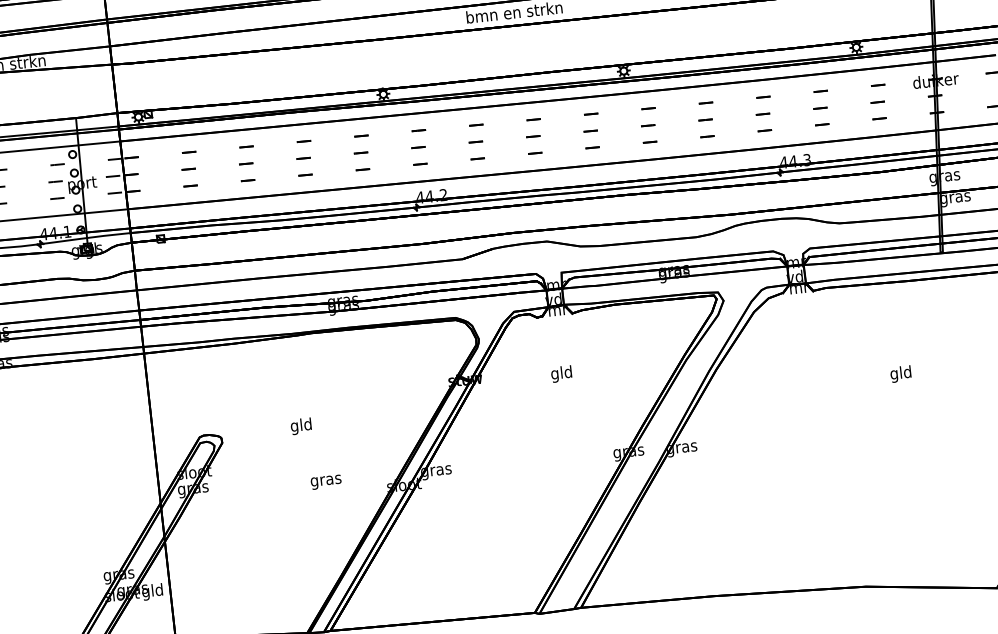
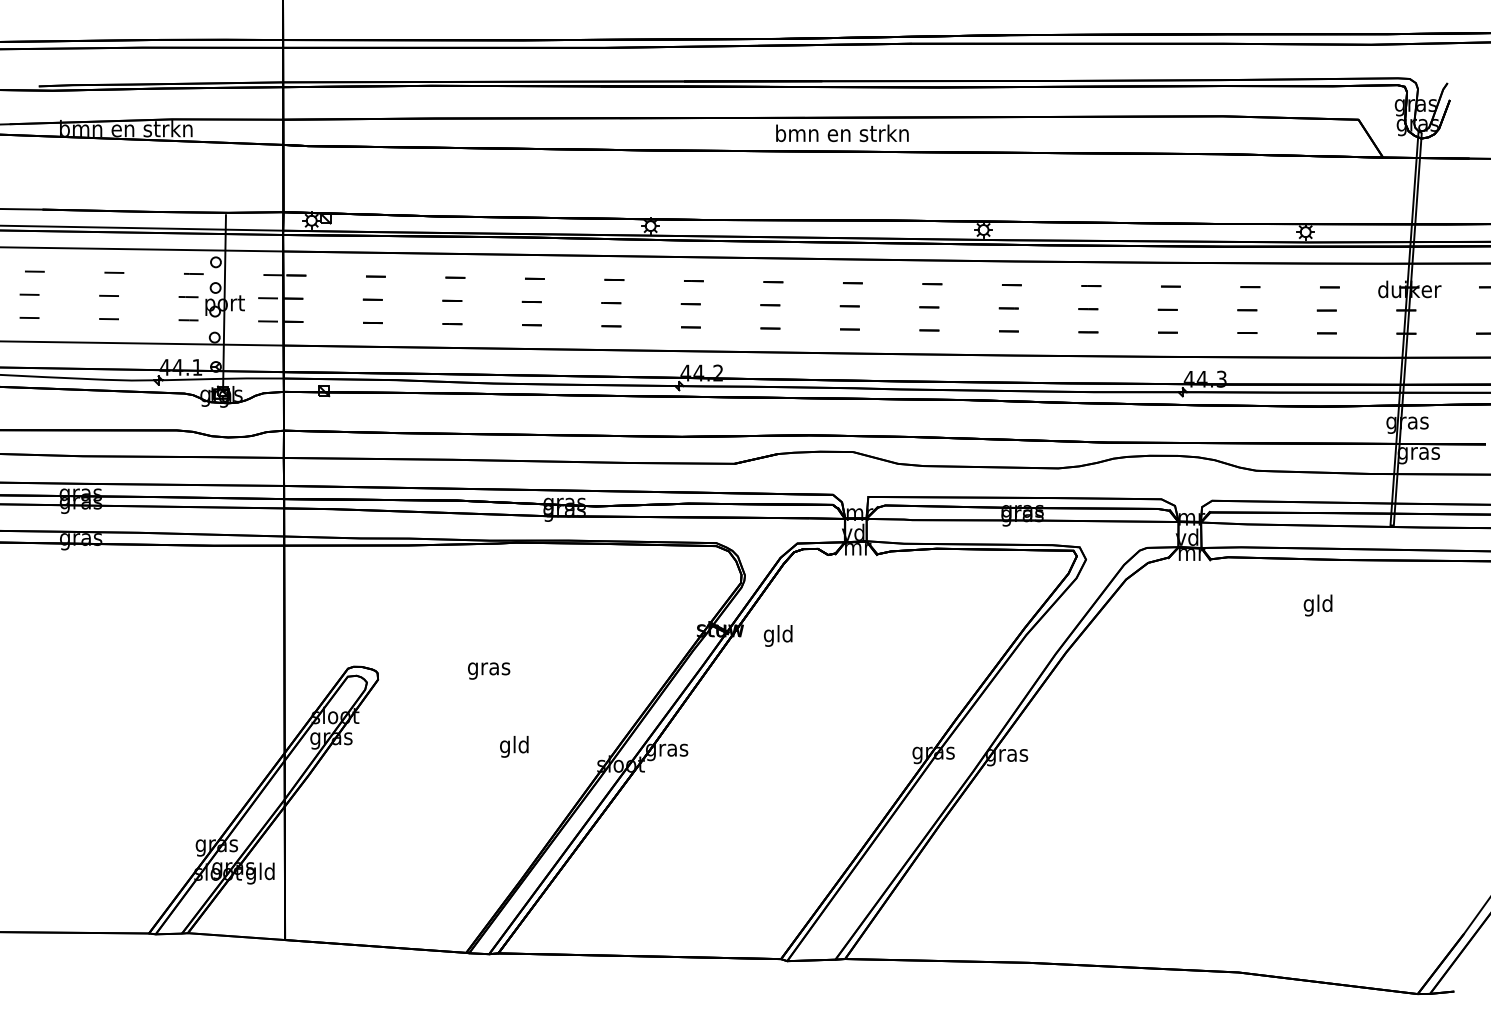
text: (561, 373) -> (778, 635), moved
text: (900, 374) -> (1317, 605), moved
text: (301, 426) -> (489, 668), gld -> gras
text: (325, 480) -> (514, 746), gras -> gld

